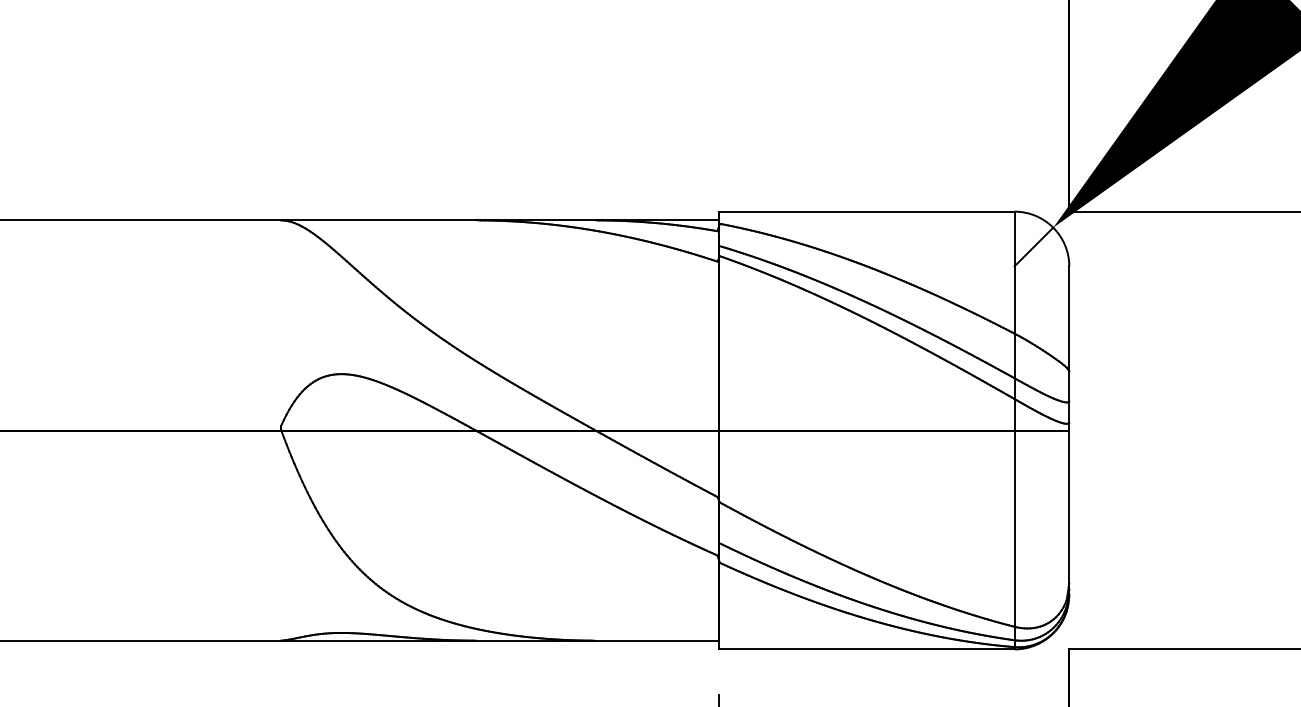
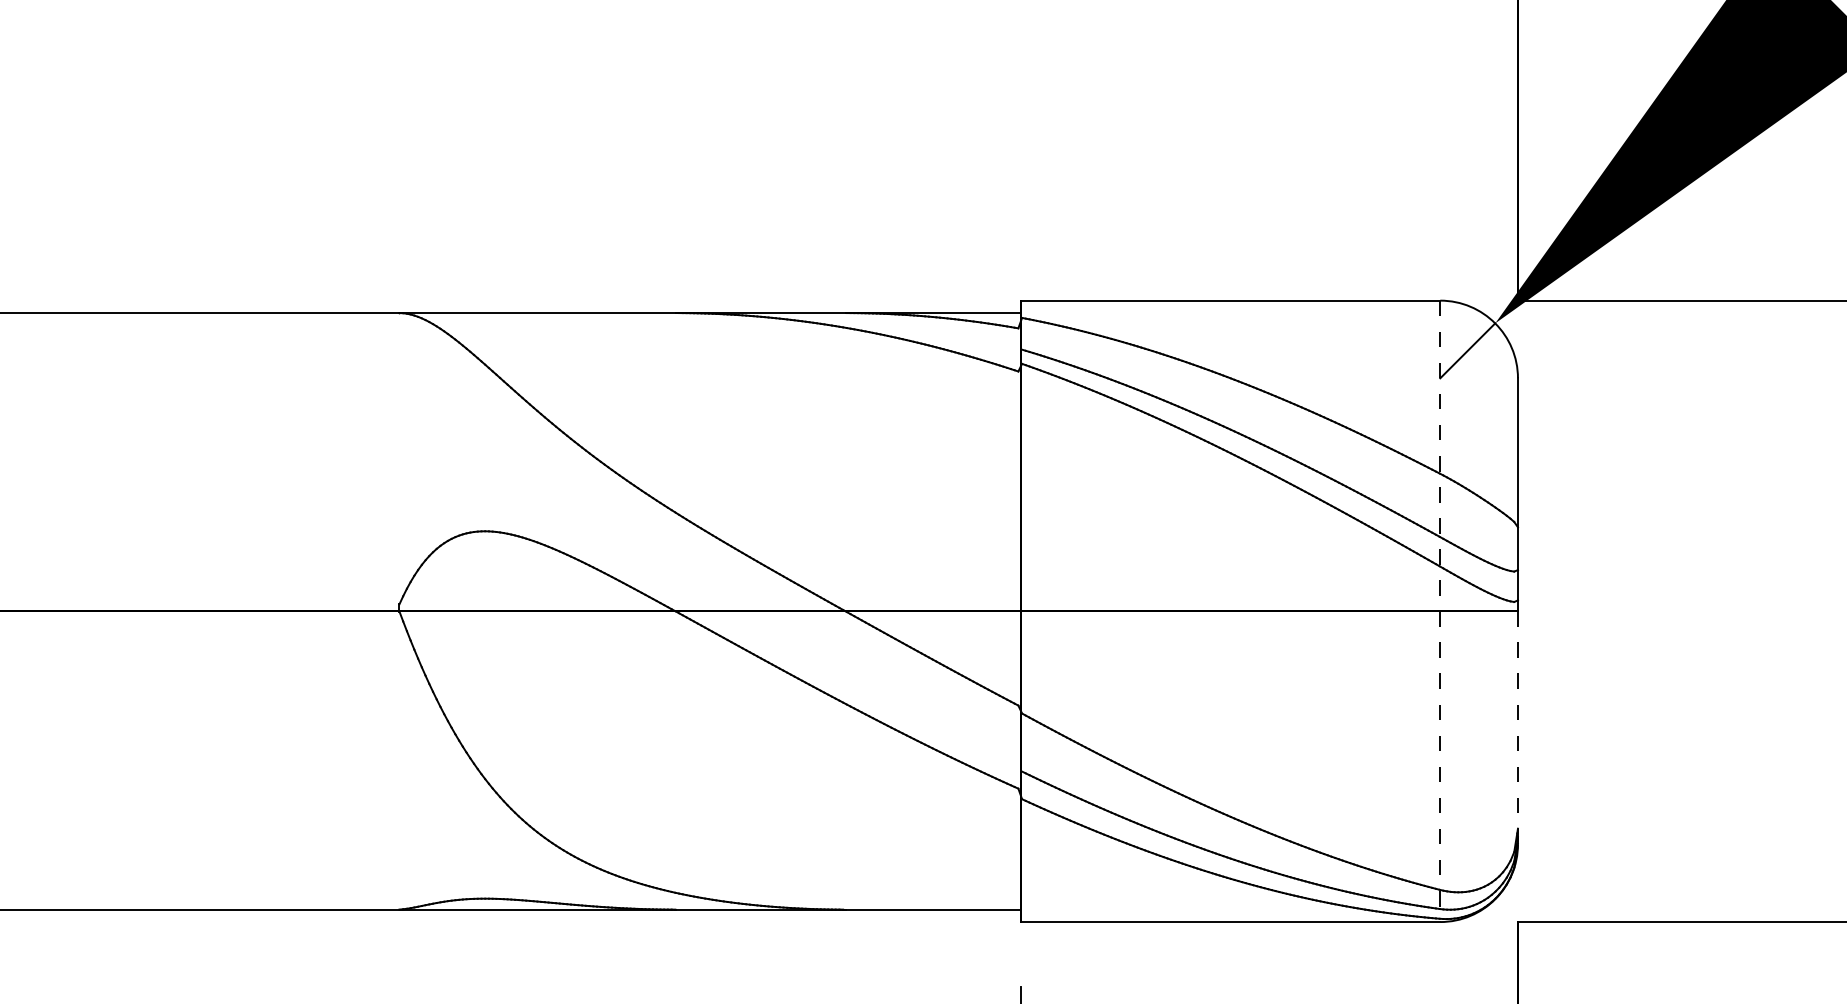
line: (1014, 430) -> (1440, 611), solid -> dashed
line: (1069, 512) -> (1518, 727), solid -> dashed

